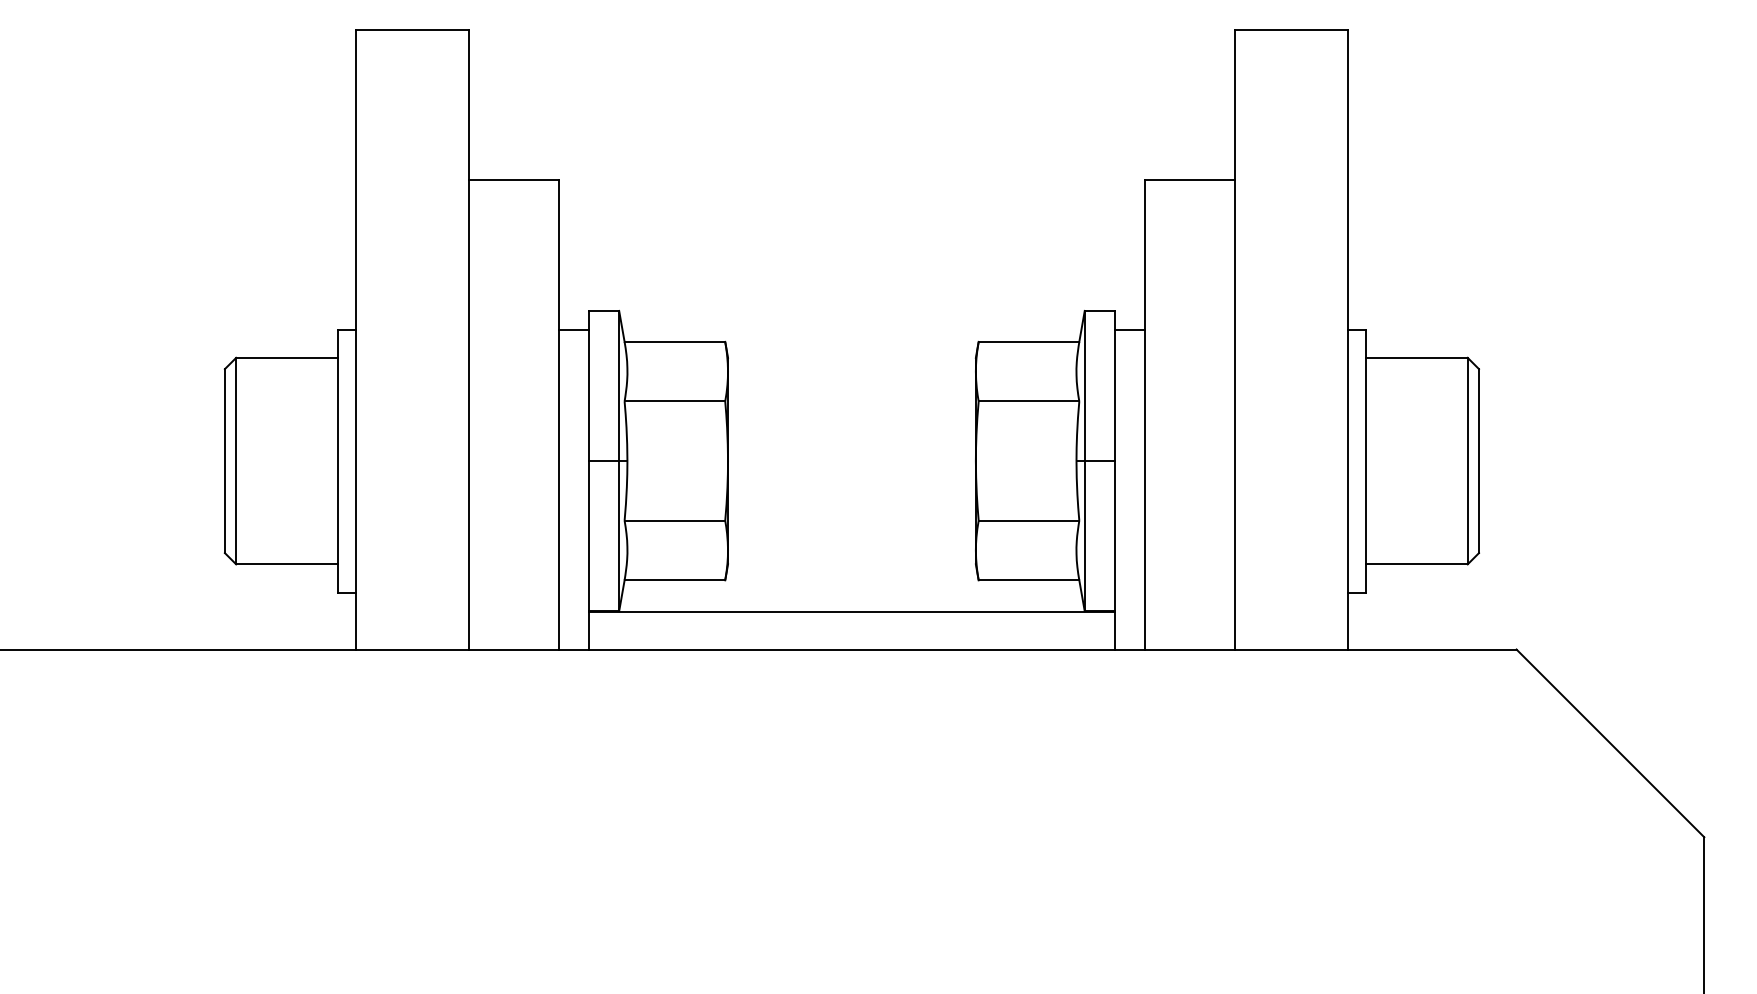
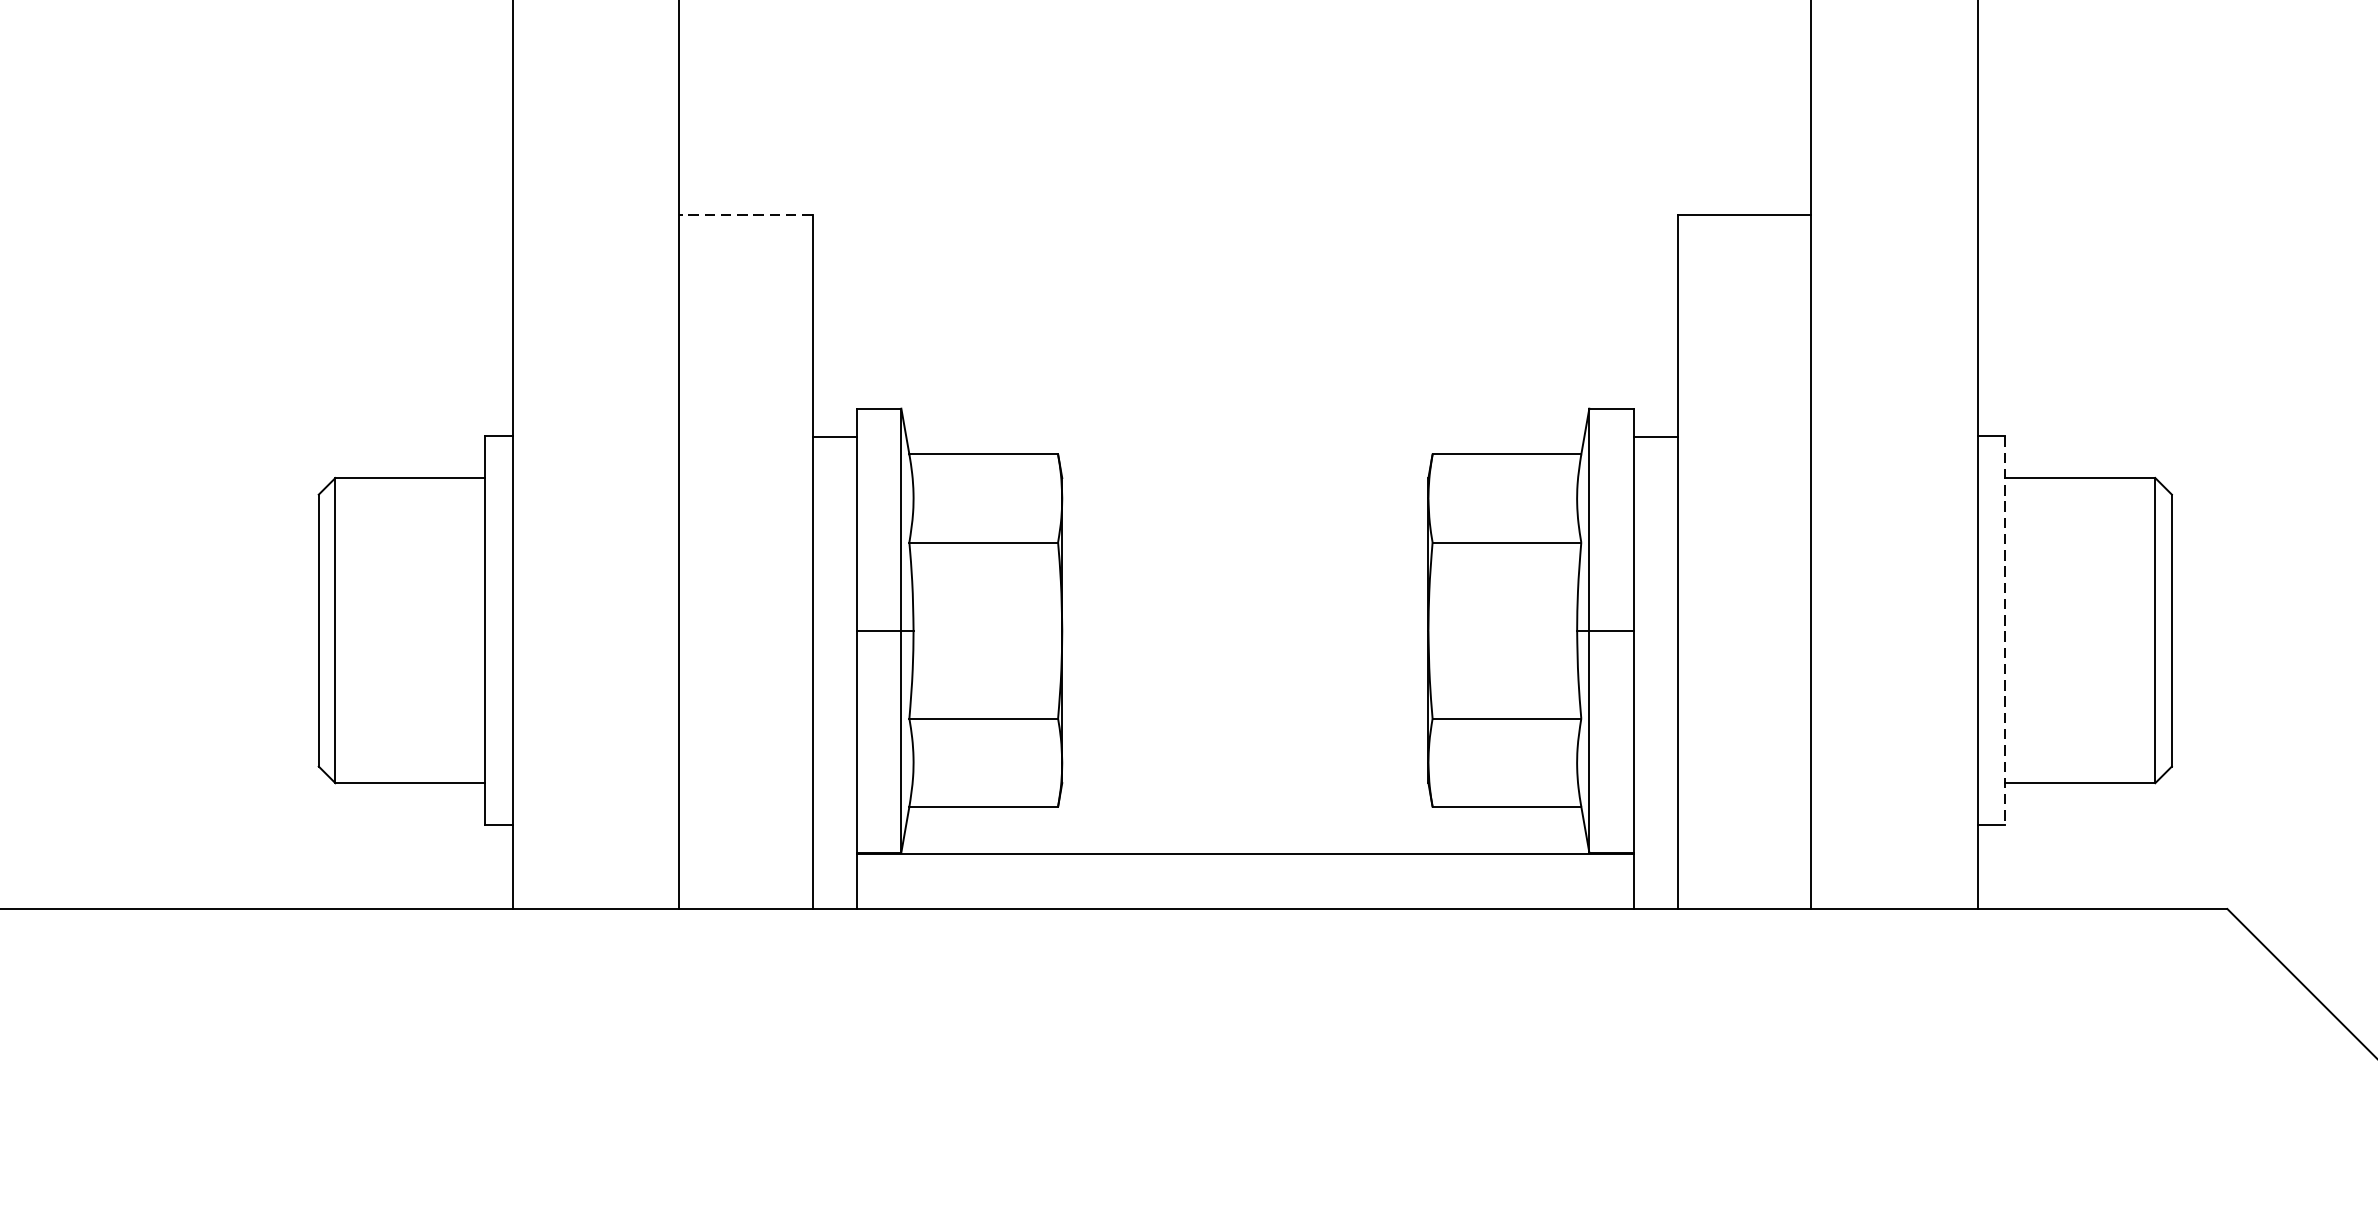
line: (513, 180) -> (745, 215), solid -> dashed
line: (1366, 461) -> (2005, 631), solid -> dashed

